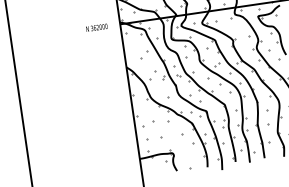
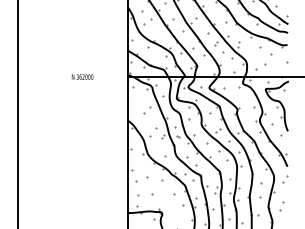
text: (96, 27) -> (82, 76), moved

